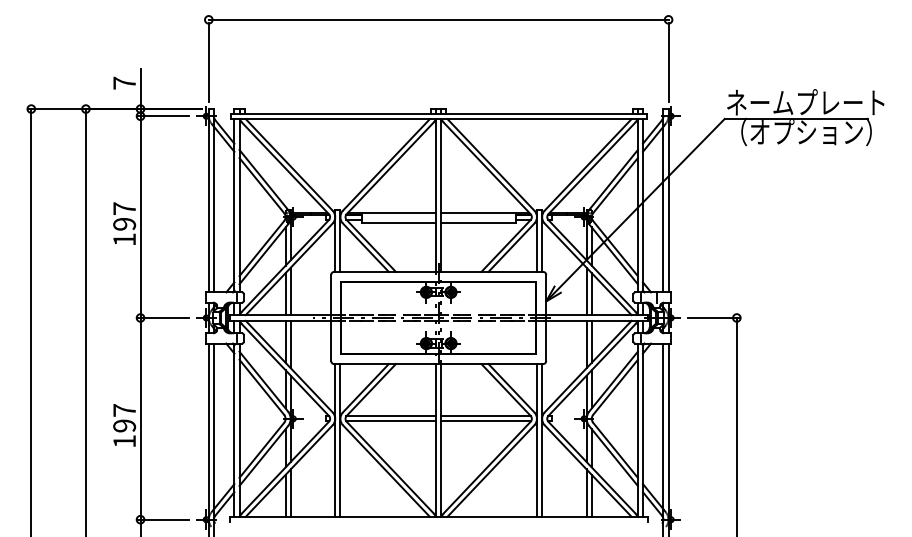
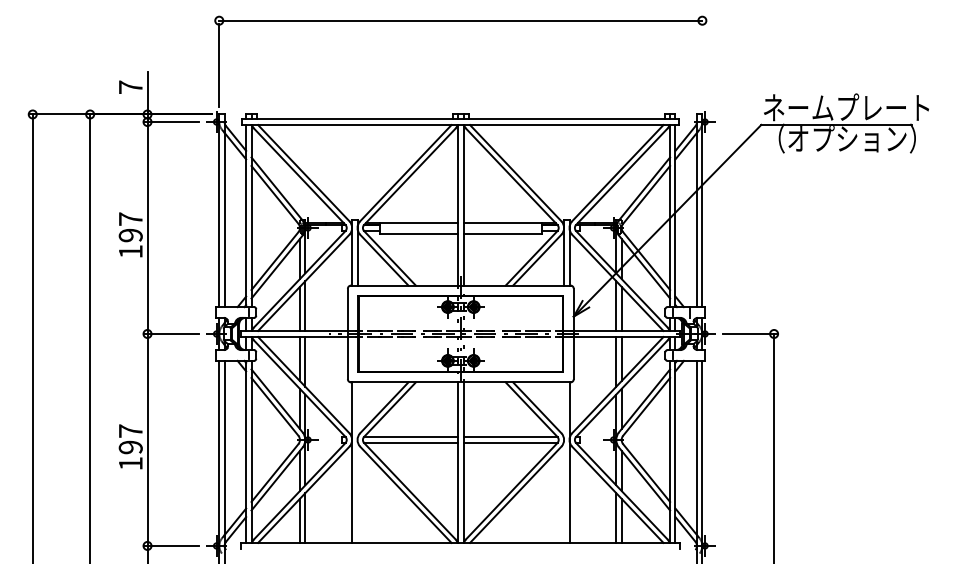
line: (668, 62) -> (702, 65), removed
line: (340, 440) -> (357, 462), removed
line: (537, 440) -> (564, 462), removed

